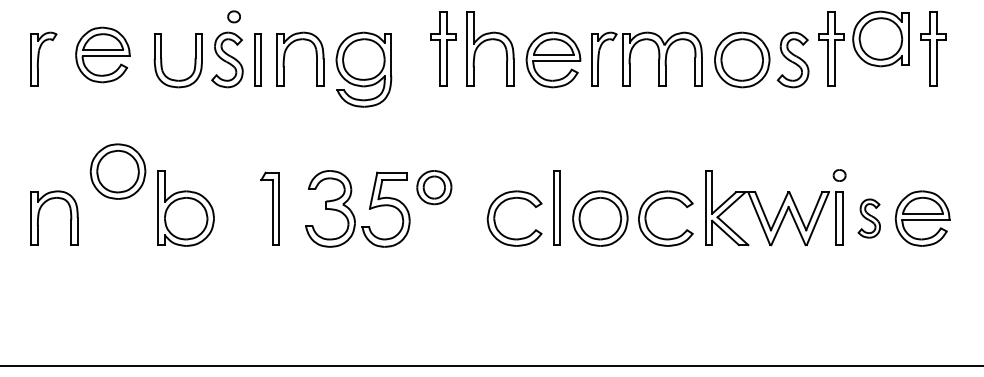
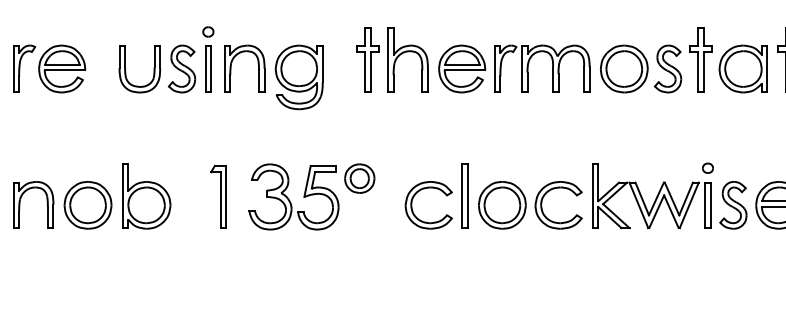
part: (233, 16) -> (207, 31), moved
part: (880, 38) -> (743, 68), moved
part: (102, 54) -> (61, 68), moved
part: (117, 171) -> (87, 205), moved
part: (869, 218) -> (733, 205), size x1.43

